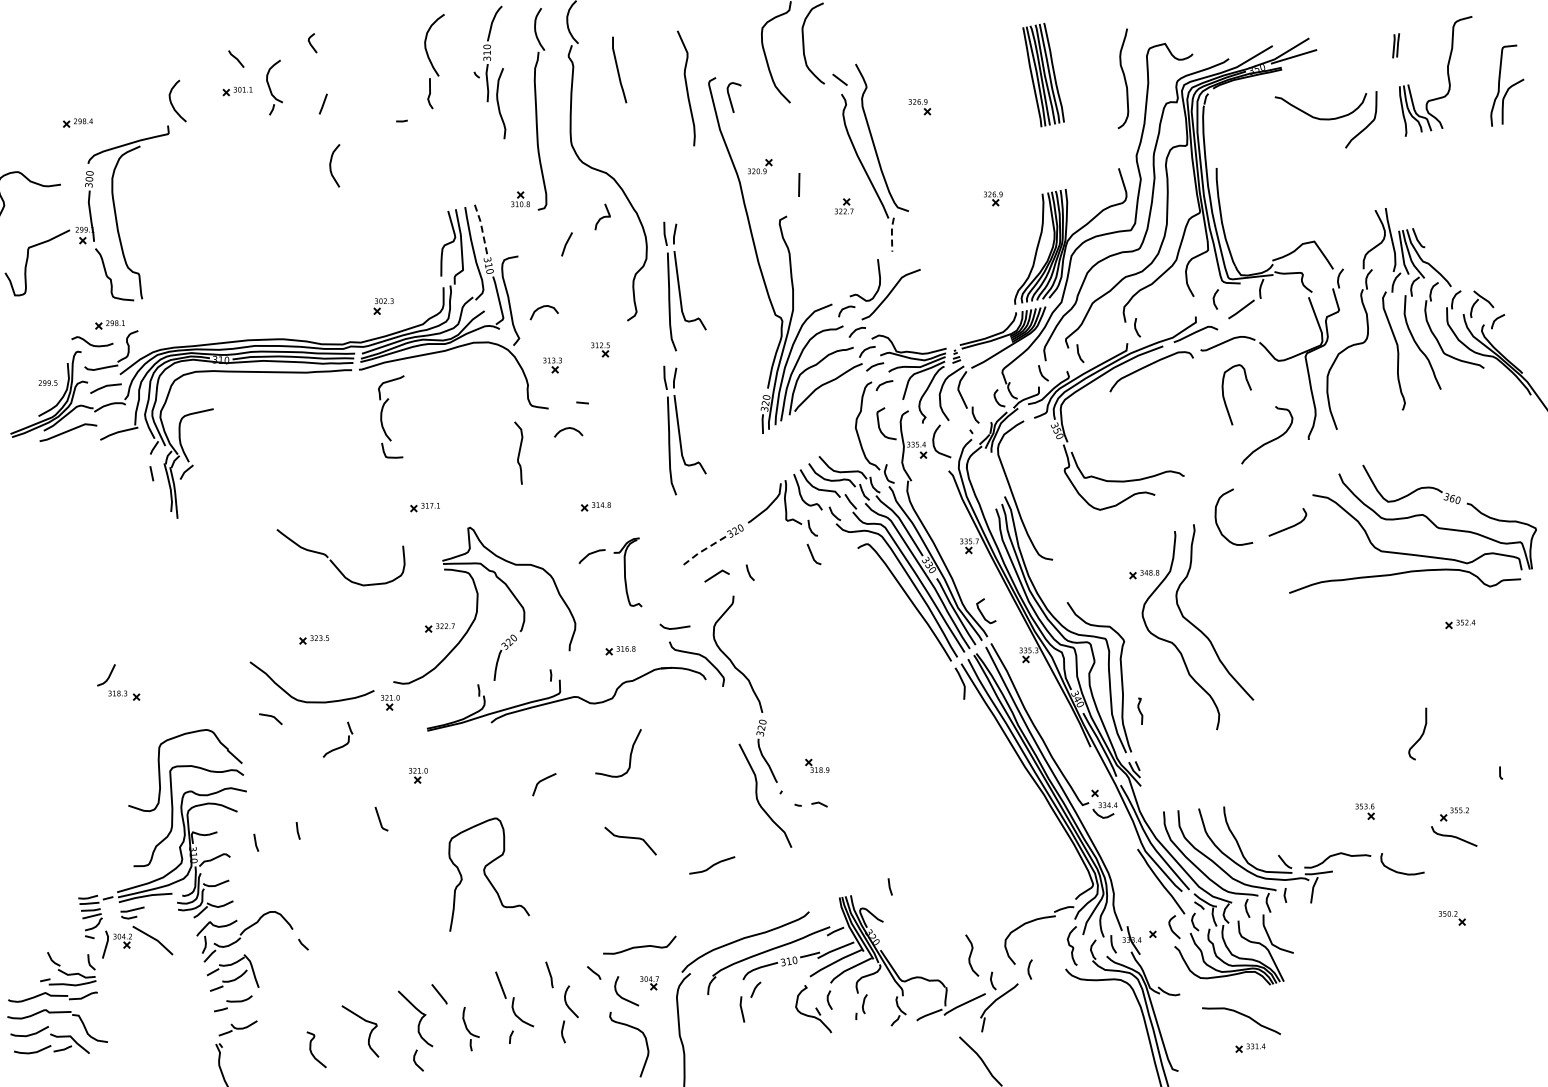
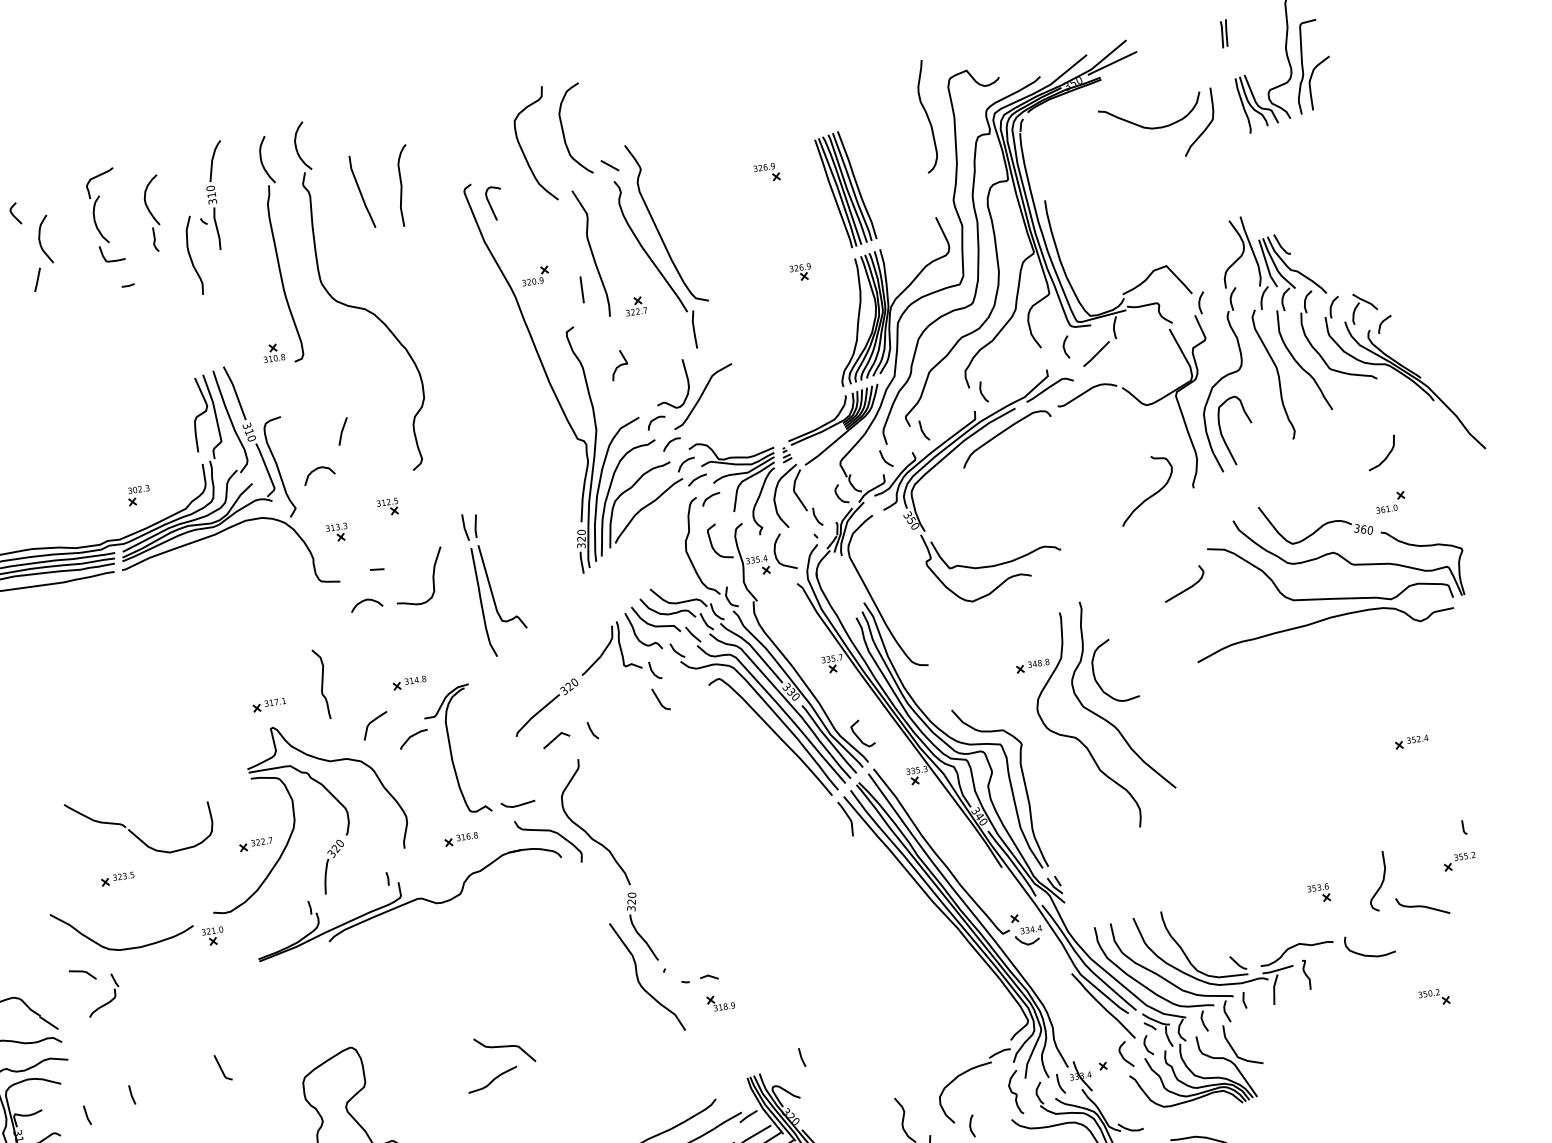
part: (434, 61) -> (154, 213), size x0.71
curve: (655, 69) -> (402, 185), added
part: (1043, 75) -> (845, 190), moved
part: (1507, 85) -> (1312, 65), moved
curve: (686, 88) -> (591, 253), moved
curve: (499, 104) -> (191, 257), moved
part: (919, 107) -> (766, 173), moved
curve: (331, 165) -> (40, 239), moved
curve: (602, 216) -> (618, 364), moved
line: (482, 229) -> (236, 392), dashed -> solid
line: (891, 234) -> (693, 329), dashed -> solid
line: (566, 244) -> (342, 431), moved
part: (684, 286) -> (471, 422), removed
curve: (1224, 395) -> (1222, 433), moved
part: (382, 416) -> (95, 216), moved
curve: (1482, 436) -> (1386, 455), added
curve: (518, 452) -> (321, 683), moved
part: (1479, 477) -> (1390, 501), added
part: (424, 507) -> (268, 705), moved
curve: (1216, 516) -> (1094, 672), moved
line: (701, 551) -> (534, 715), dashed -> solid
part: (334, 563) -> (133, 832), moved
part: (627, 572) -> (455, 751), size x1.67
part: (1460, 624) -> (1412, 742), moved
curve: (1140, 710) -> (1306, 973), moved
curve: (1420, 735) -> (1380, 882), moved
part: (339, 746) -> (105, 1002), moved
curve: (629, 755) -> (432, 577), moved
part: (817, 765) -> (720, 1002), moved
part: (418, 775) -> (257, 1012), removed
line: (542, 781) -> (372, 722), moved
part: (1454, 814) -> (1459, 861), moved
curve: (712, 865) -> (493, 1079), moved

